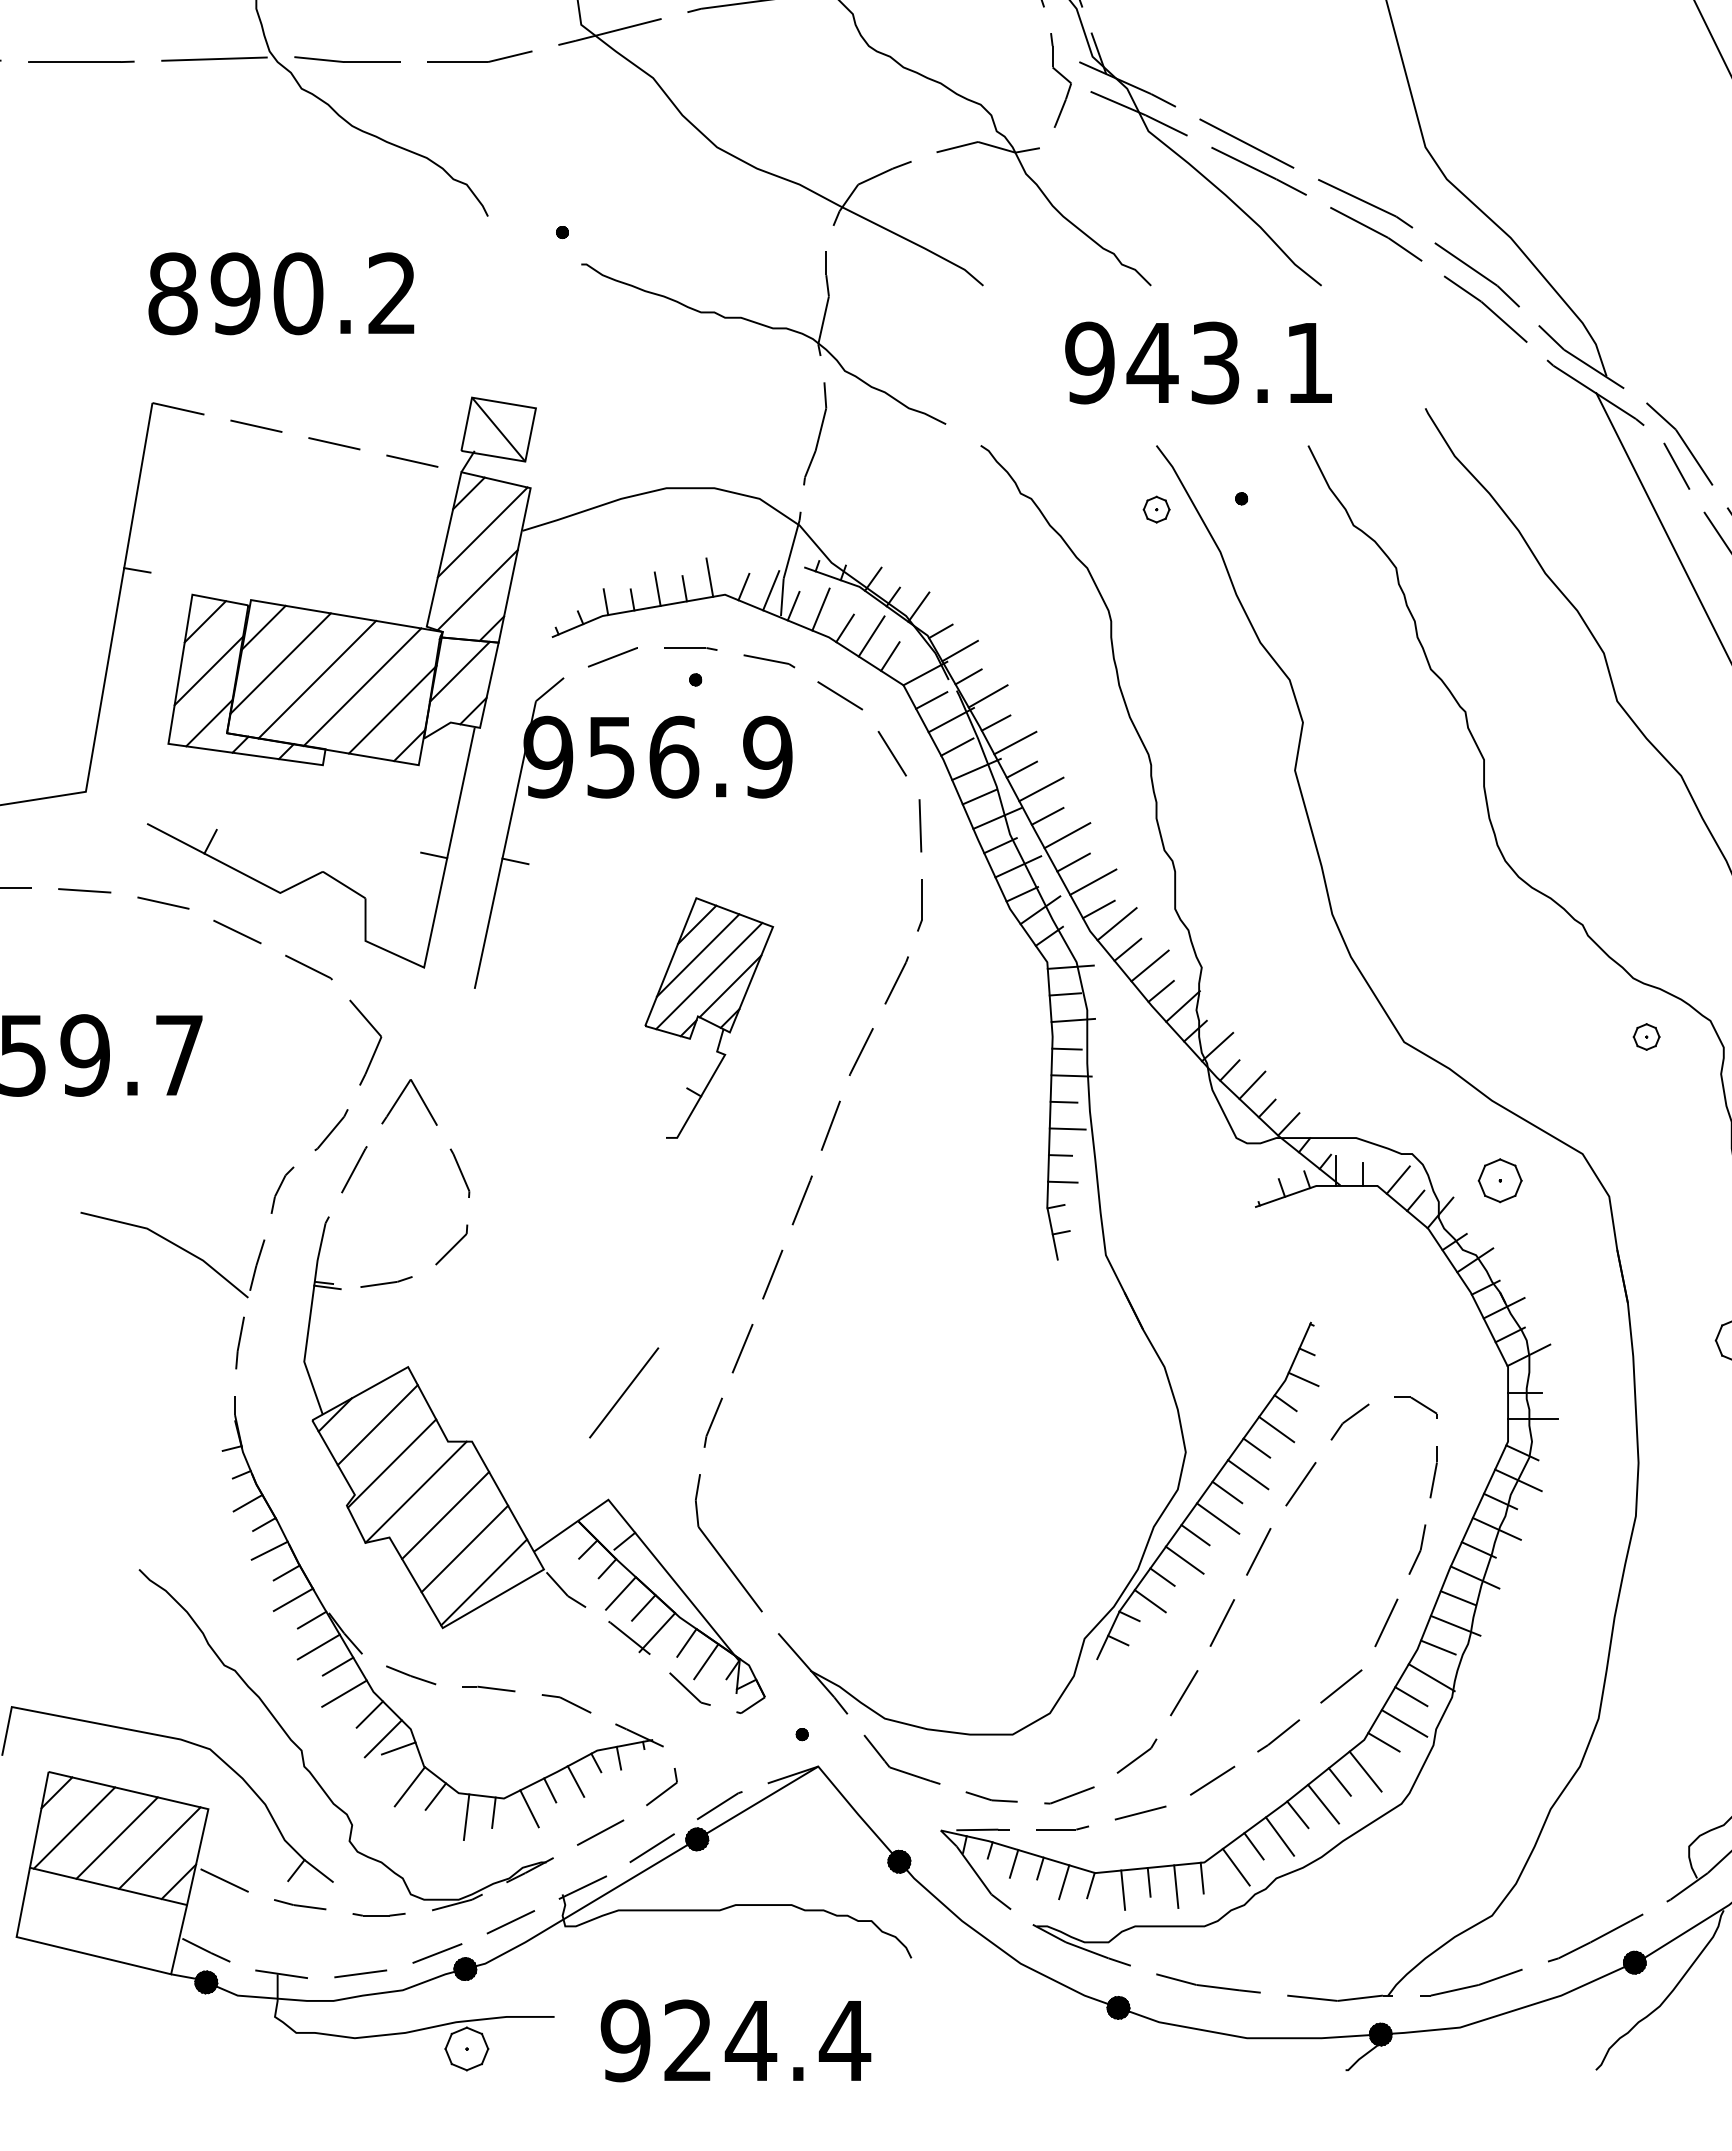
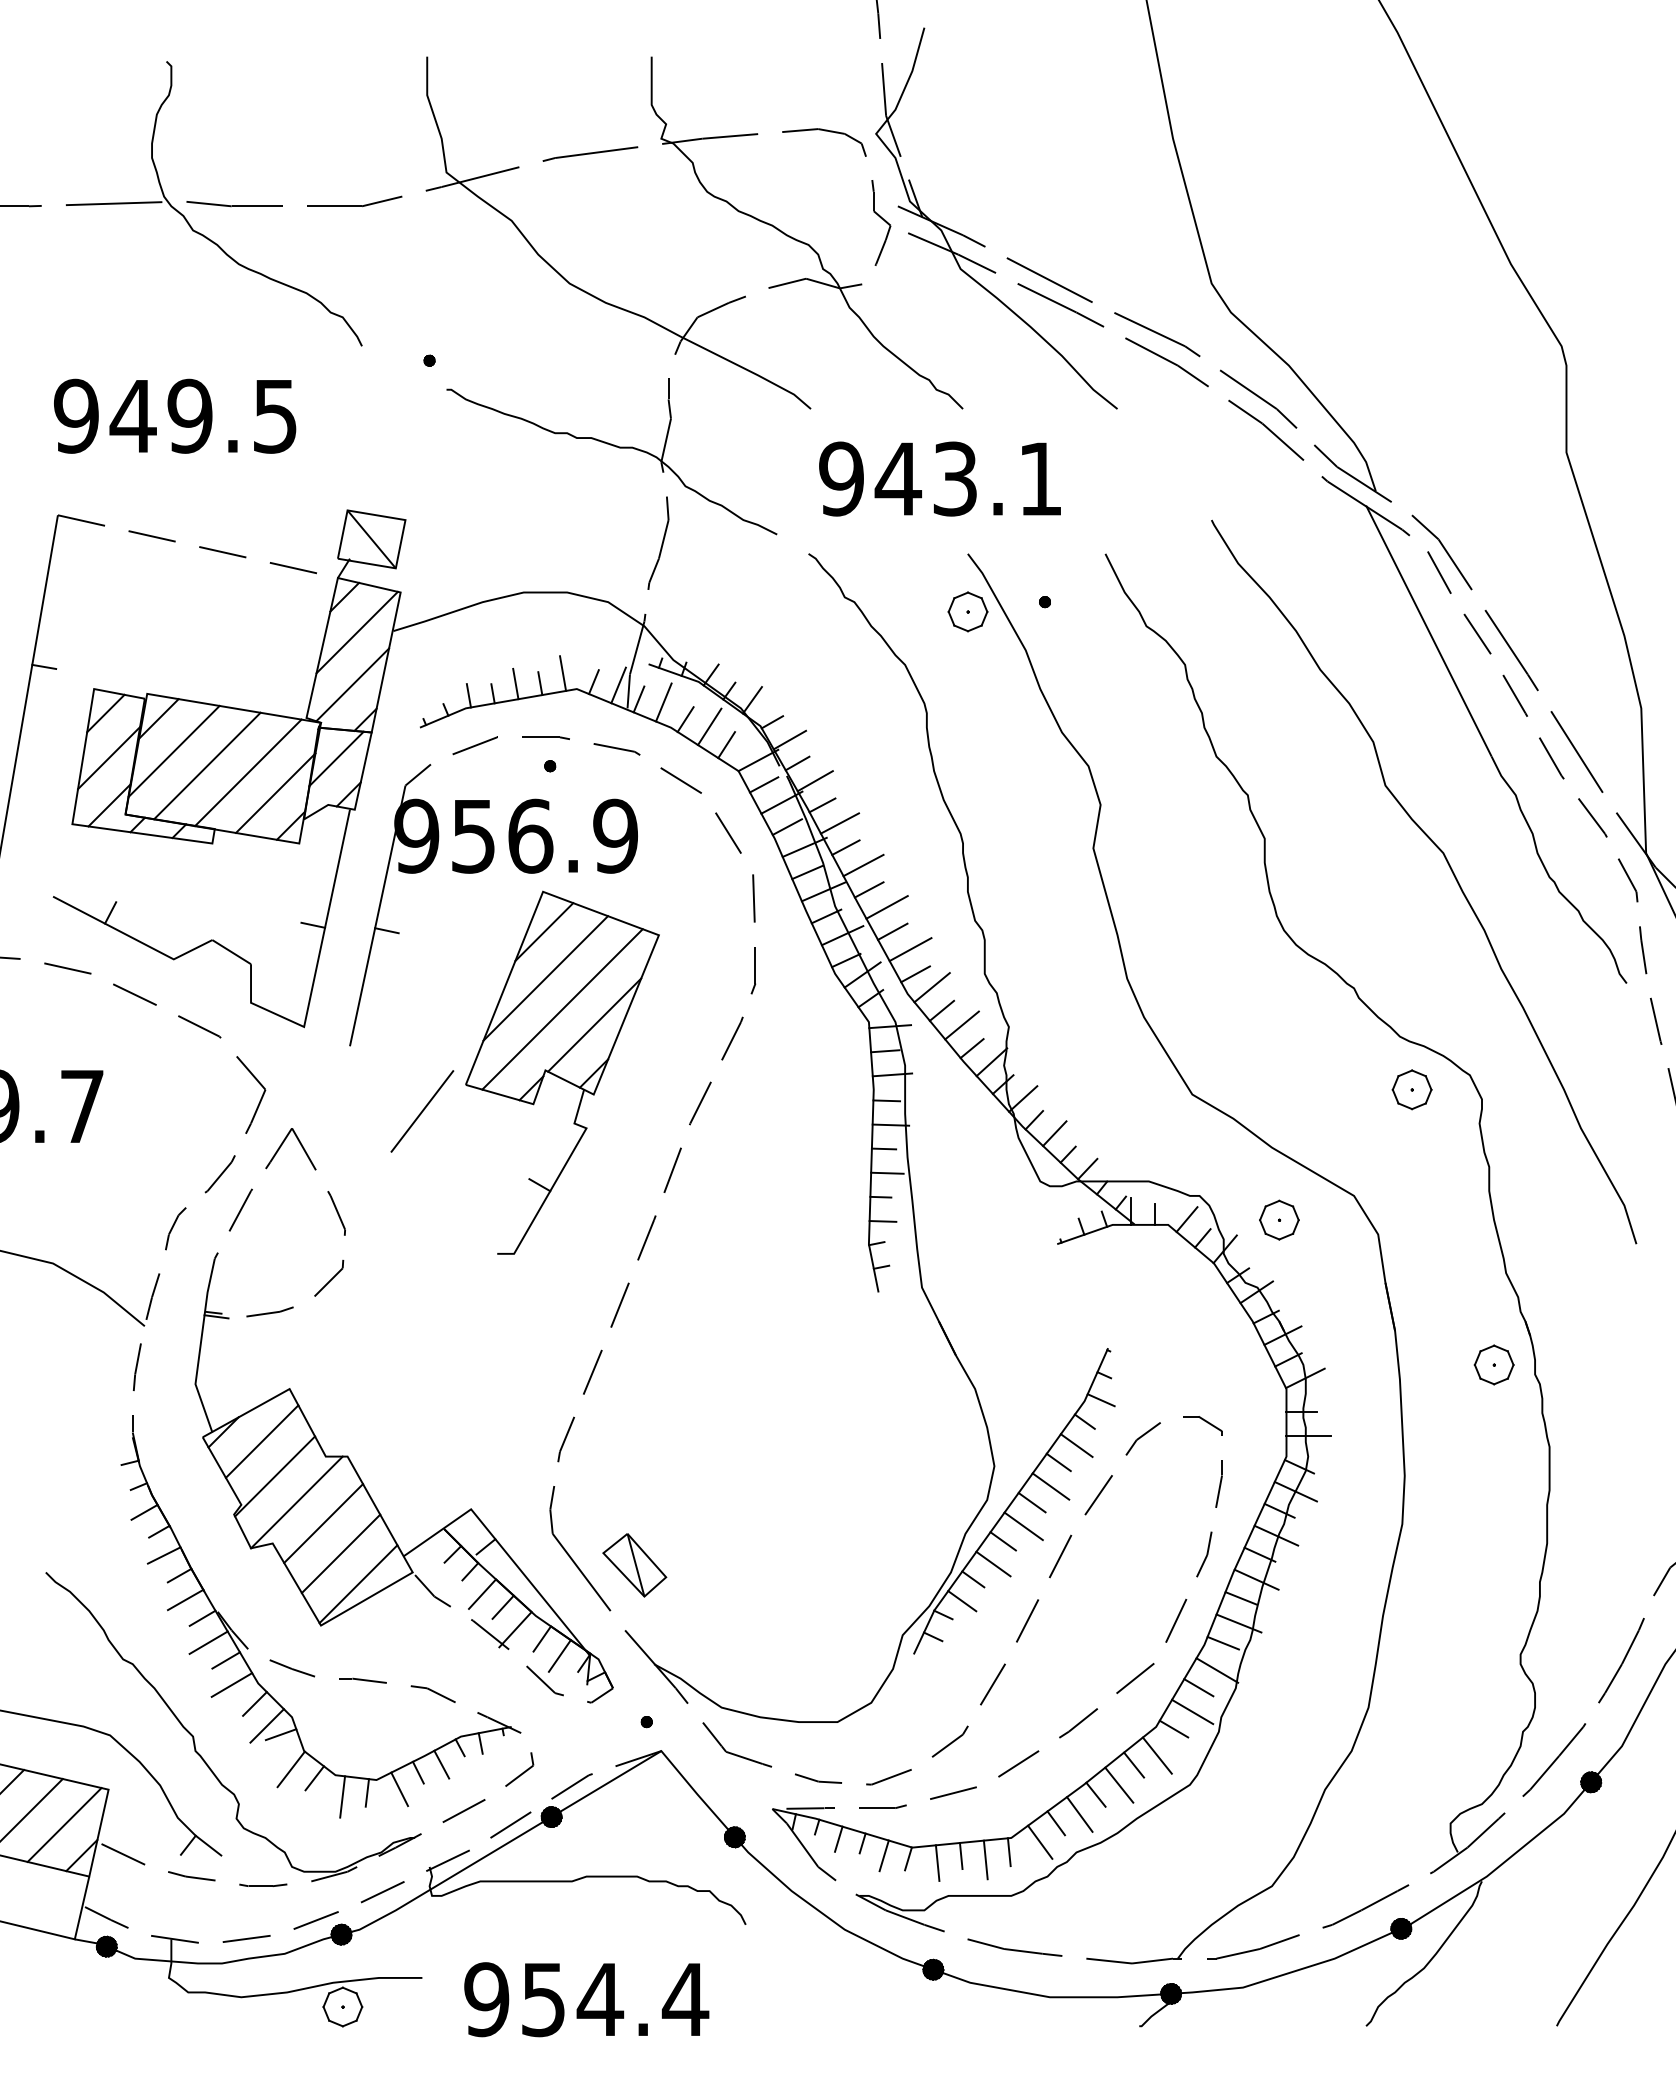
text: (282, 292) -> (175, 415), 890.2 -> 949.5
text: (1198, 362) -> (939, 478), moved
part: (1156, 509) -> (967, 611), size x1.67
part: (709, 1017) -> (562, 1072), size x1.67
part: (1646, 1036) -> (1411, 1089), size x1.67
line: (624, 1392) -> (422, 1111), moved
part: (788, 1561) -> (634, 1565), added
text: (688, 2040) -> (543, 1999), 924.4 -> 954.4

